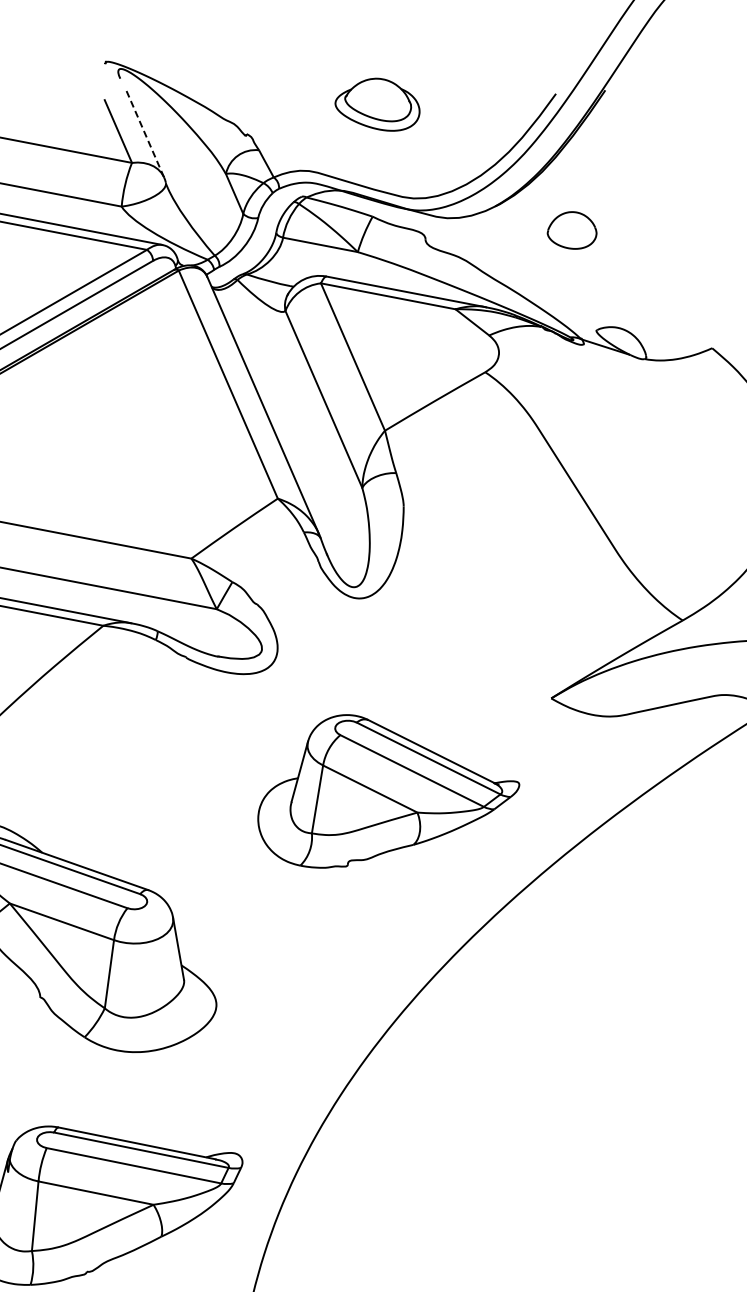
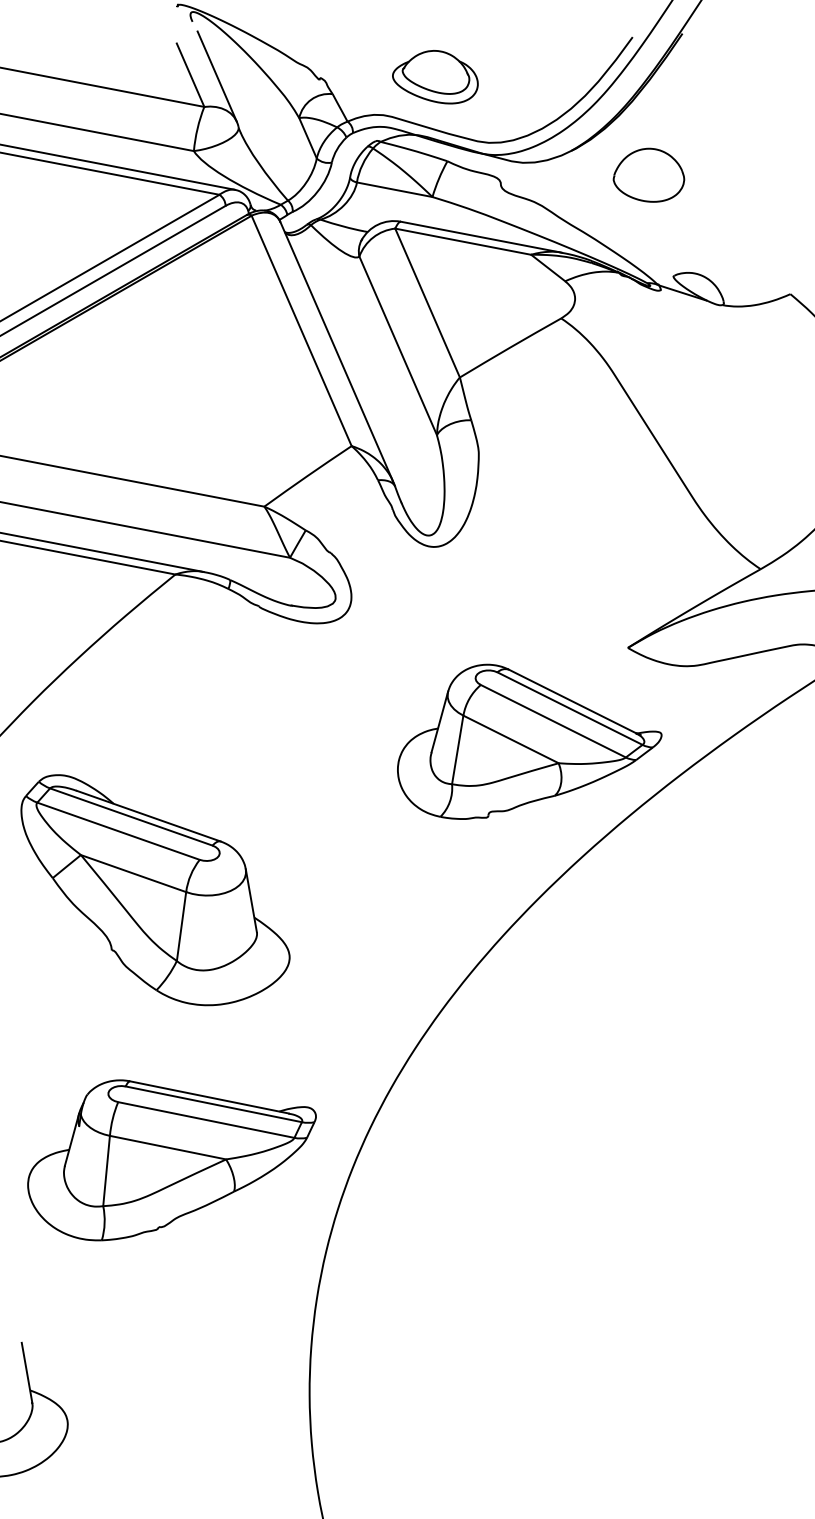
part: (377, 105) -> (435, 77), moved
line: (144, 132) -> (216, 76), dashed -> solid
part: (571, 229) -> (648, 174), size x1.43
part: (388, 791) -> (529, 741), moved

